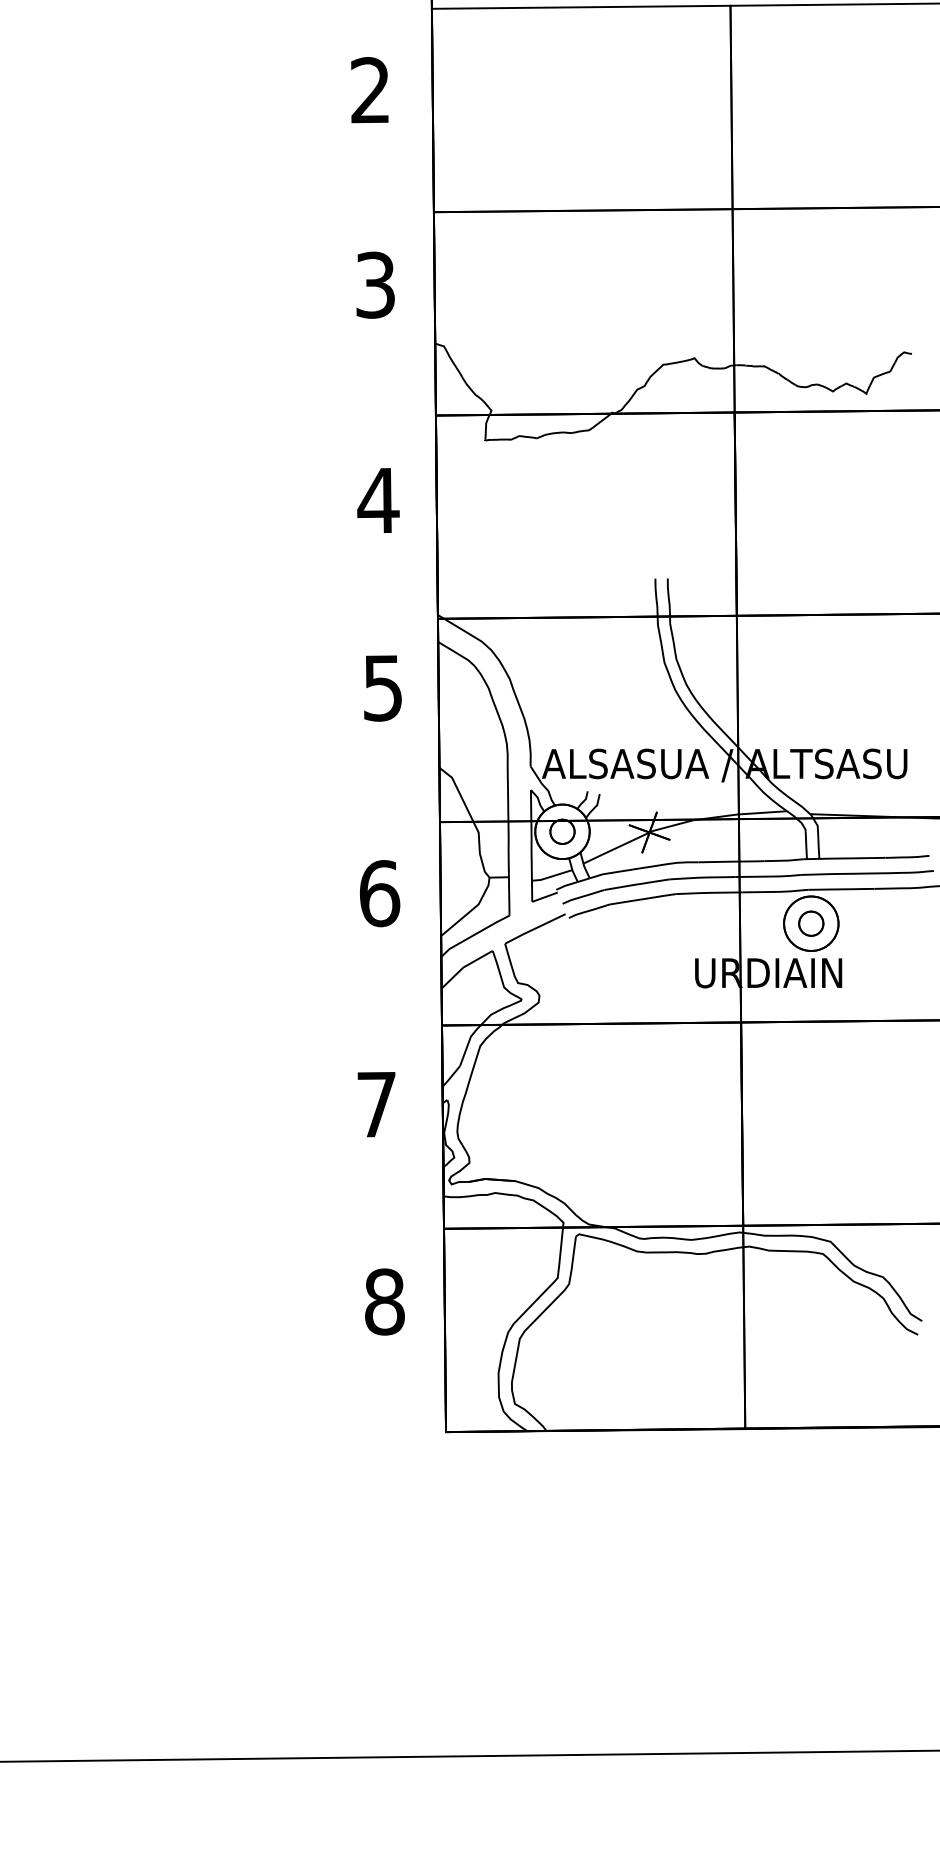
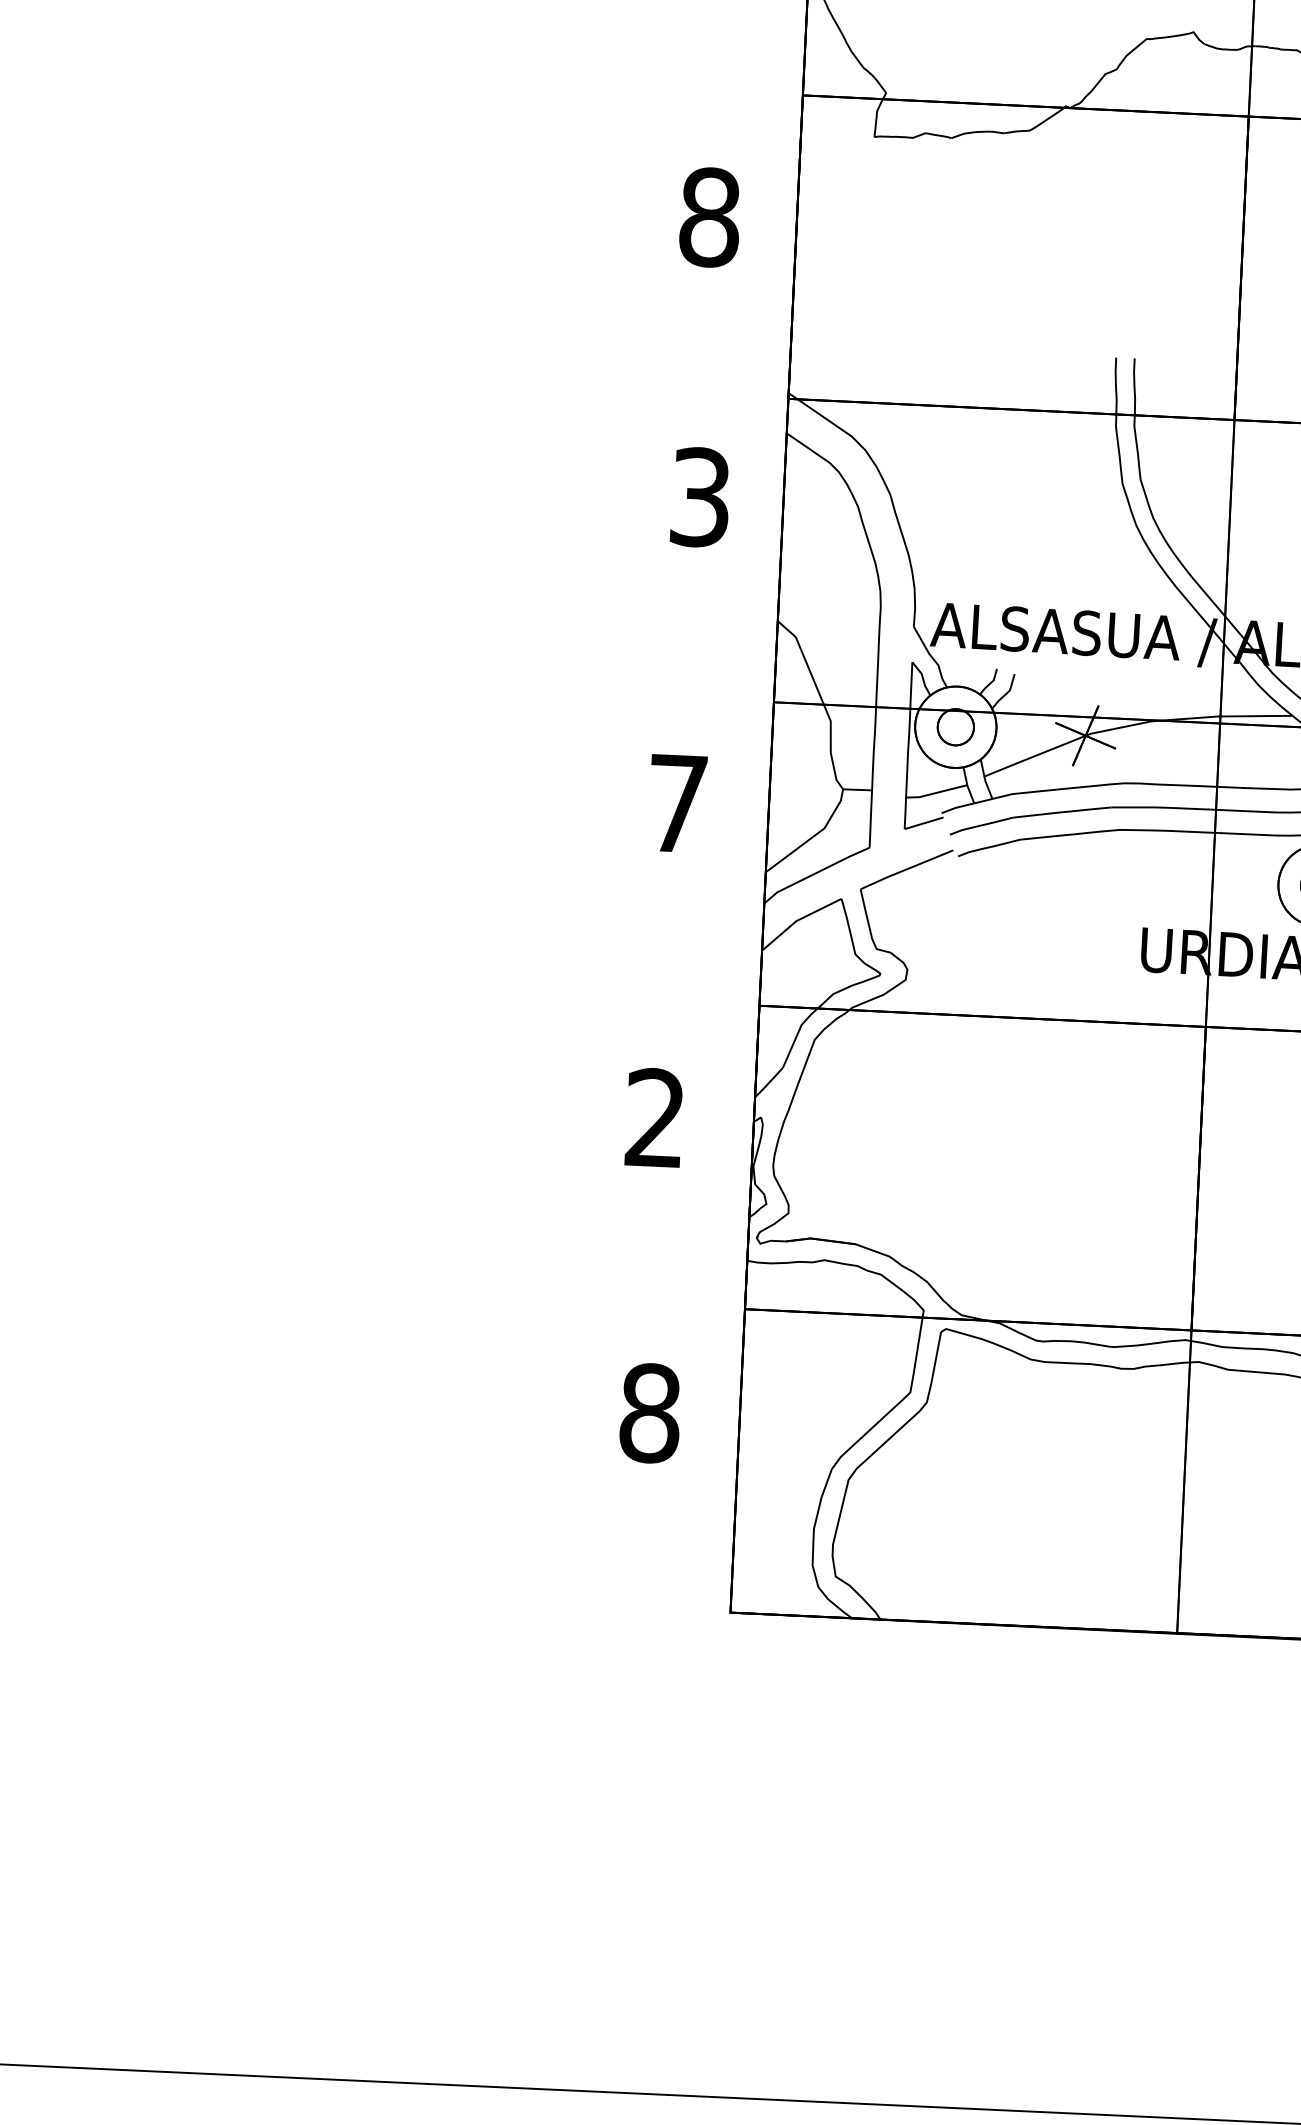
text: (378, 500) -> (709, 217), 4 -> 8
text: (383, 687) -> (701, 496), 5 -> 3
text: (379, 893) -> (677, 803), 6 -> 7
text: (376, 1104) -> (654, 1117), 7 -> 2

